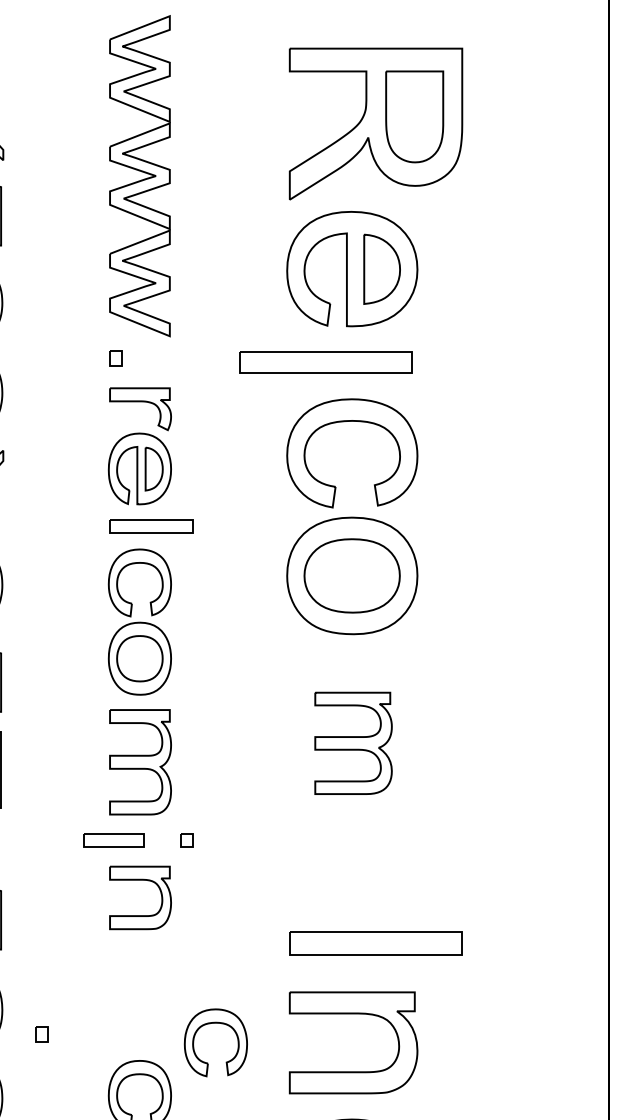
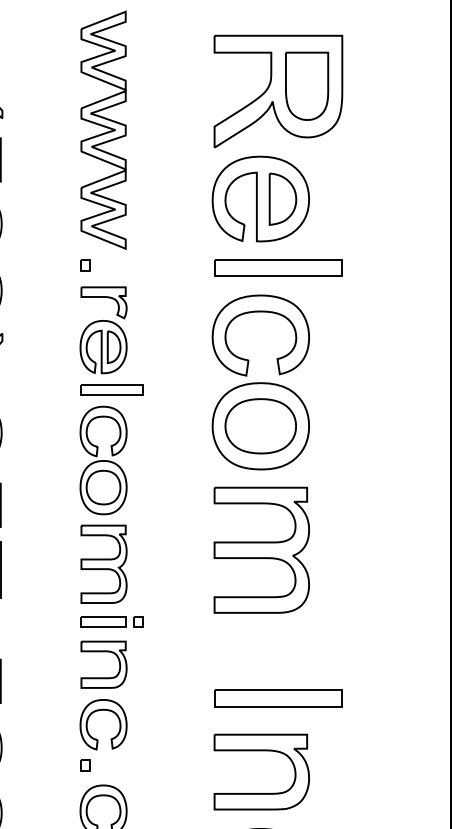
part: (325, 362) -> (278, 268), moved
part: (353, 743) -> (261, 550), size x1.67
part: (113, 840) -> (103, 622), moved
part: (209, 1024) -> (98, 711), moved
part: (41, 1034) -> (85, 765), moved

